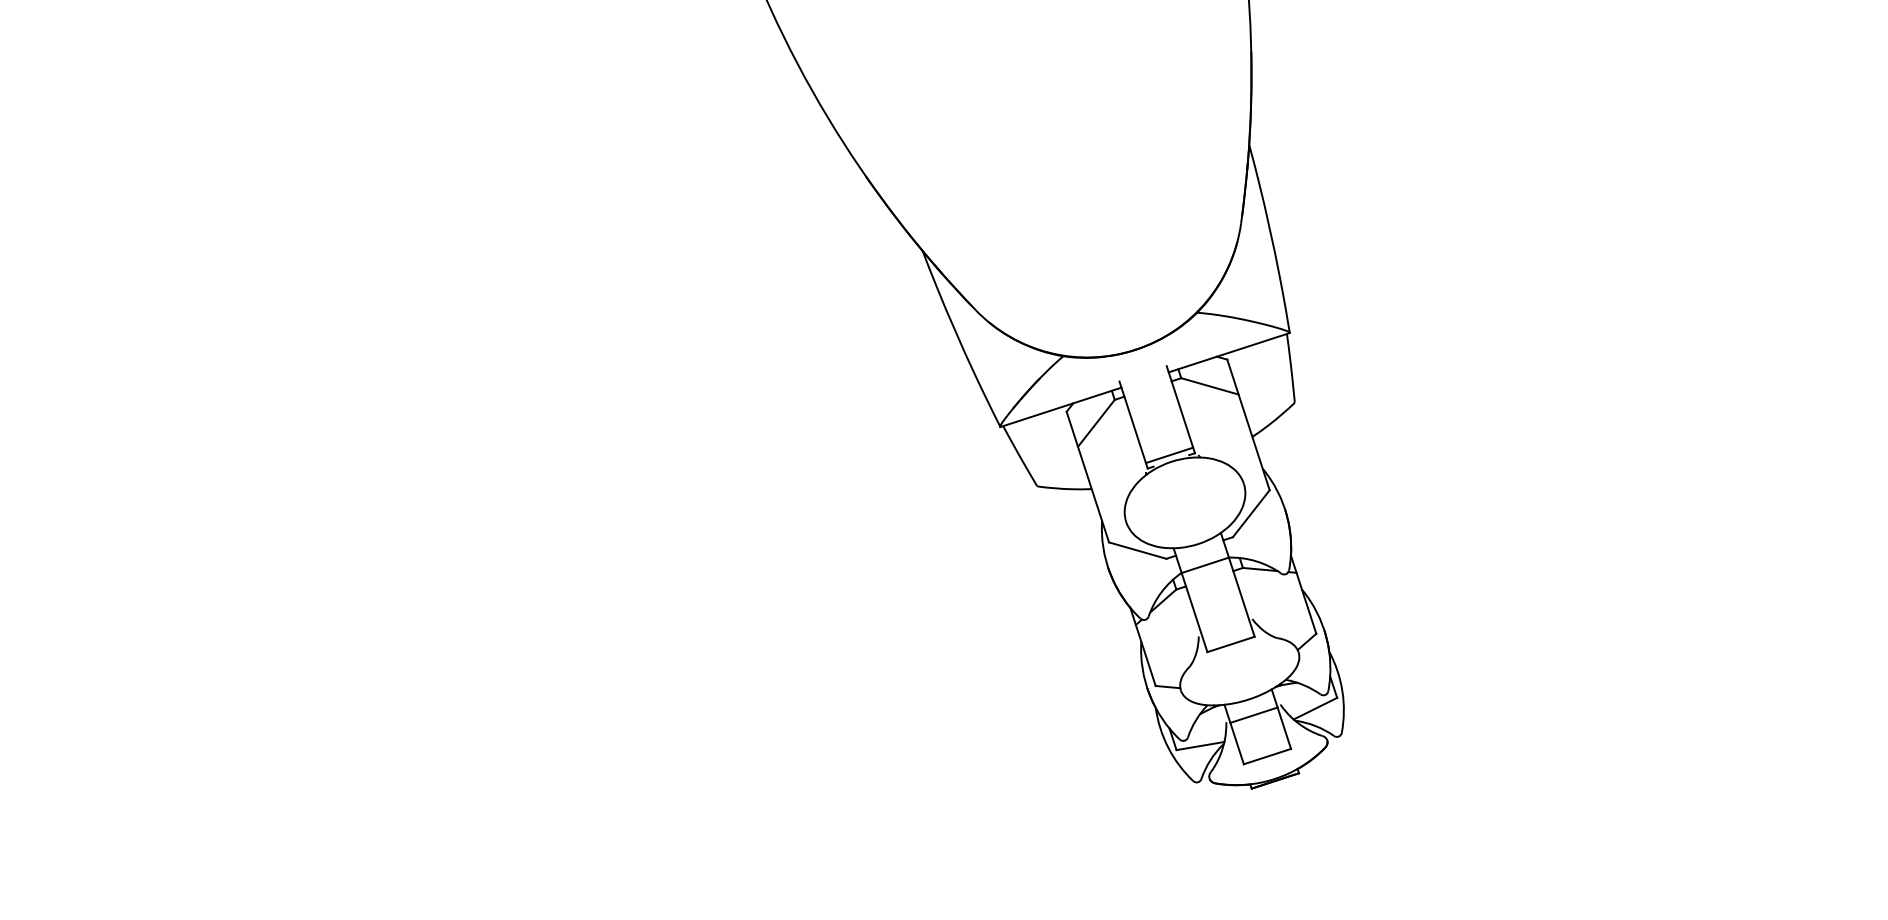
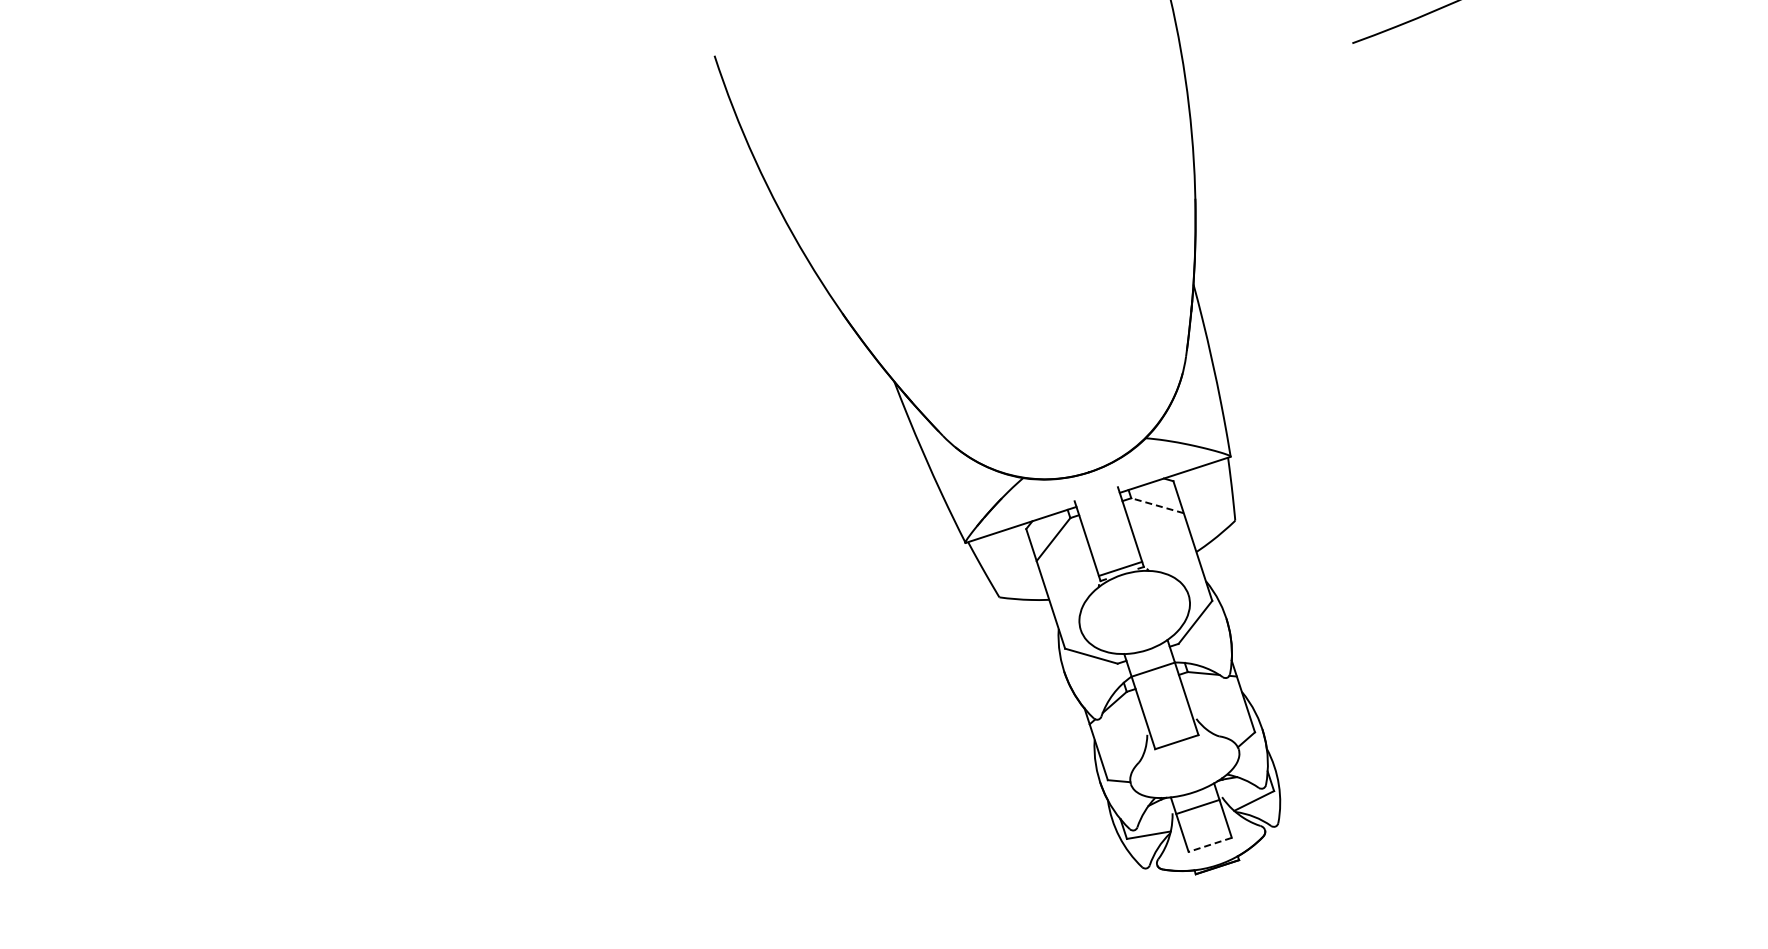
line: (1209, 386) -> (1157, 505), solid -> dashed
line: (1267, 756) -> (1210, 844), solid -> dashed

